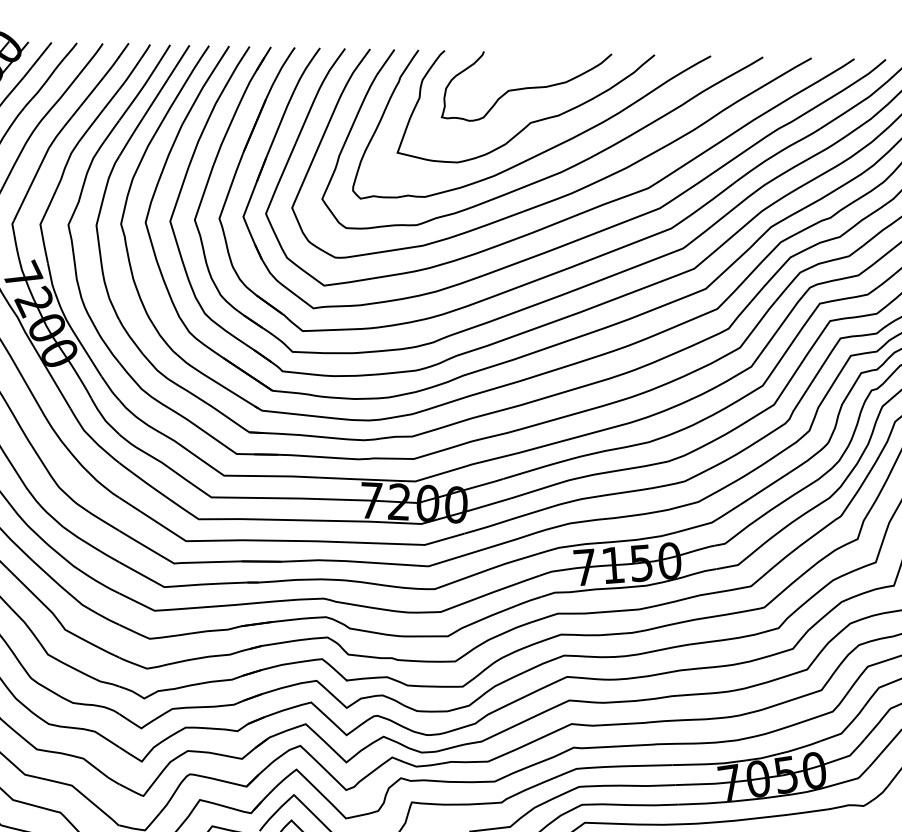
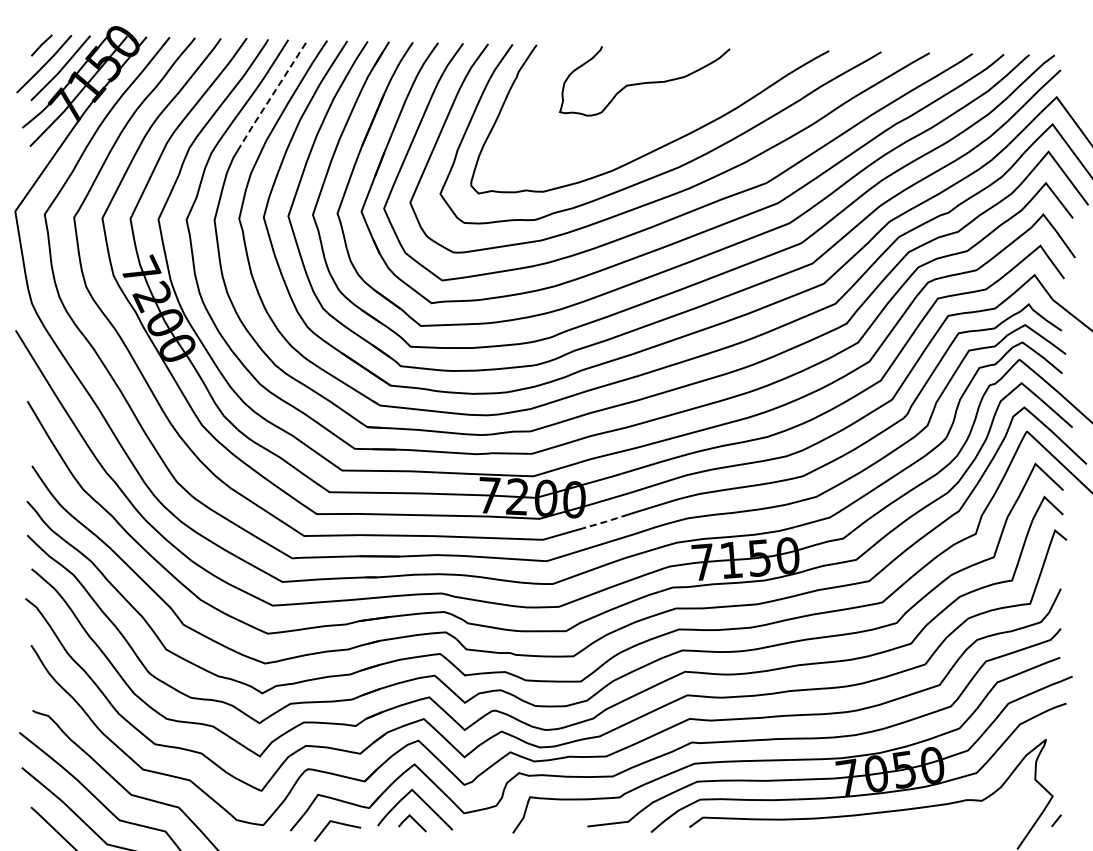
line: (153, 101) -> (271, 96), solid -> dashed
curve: (530, 121) -> (648, 116), removed
line: (486, 527) -> (604, 522), solid -> dashed

